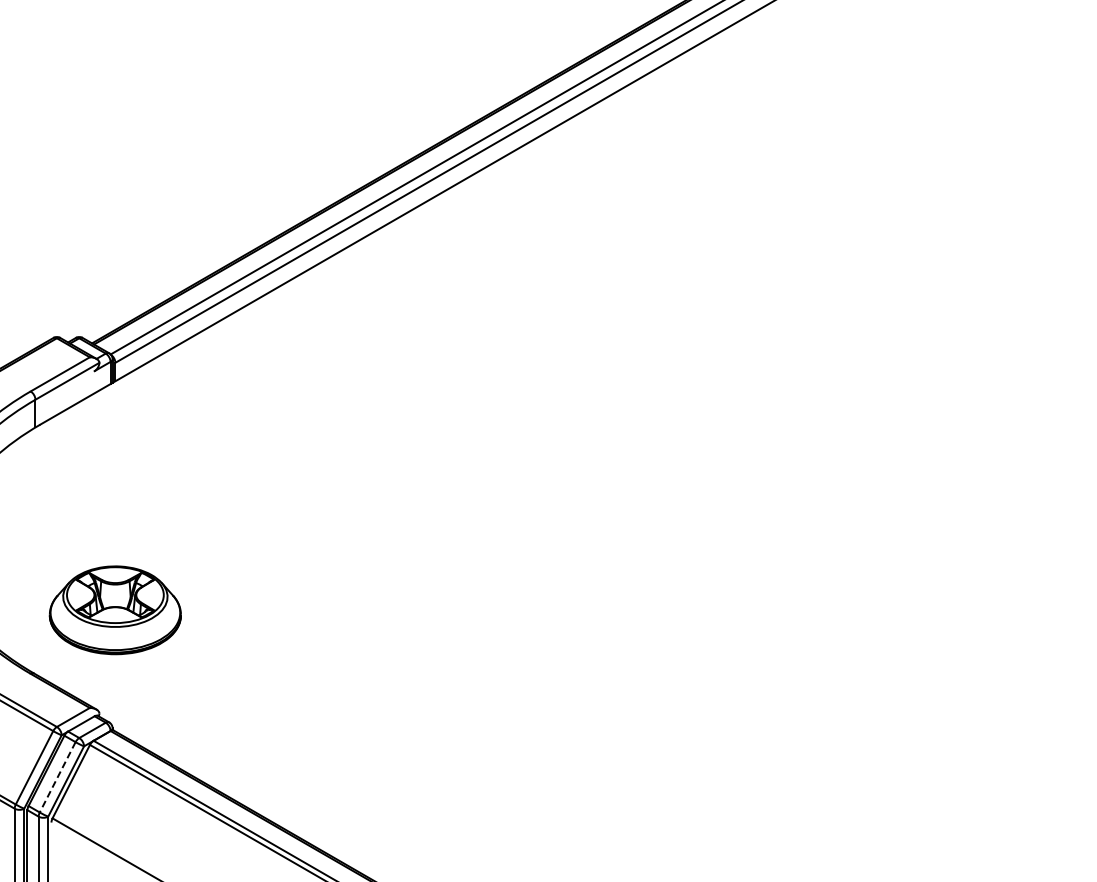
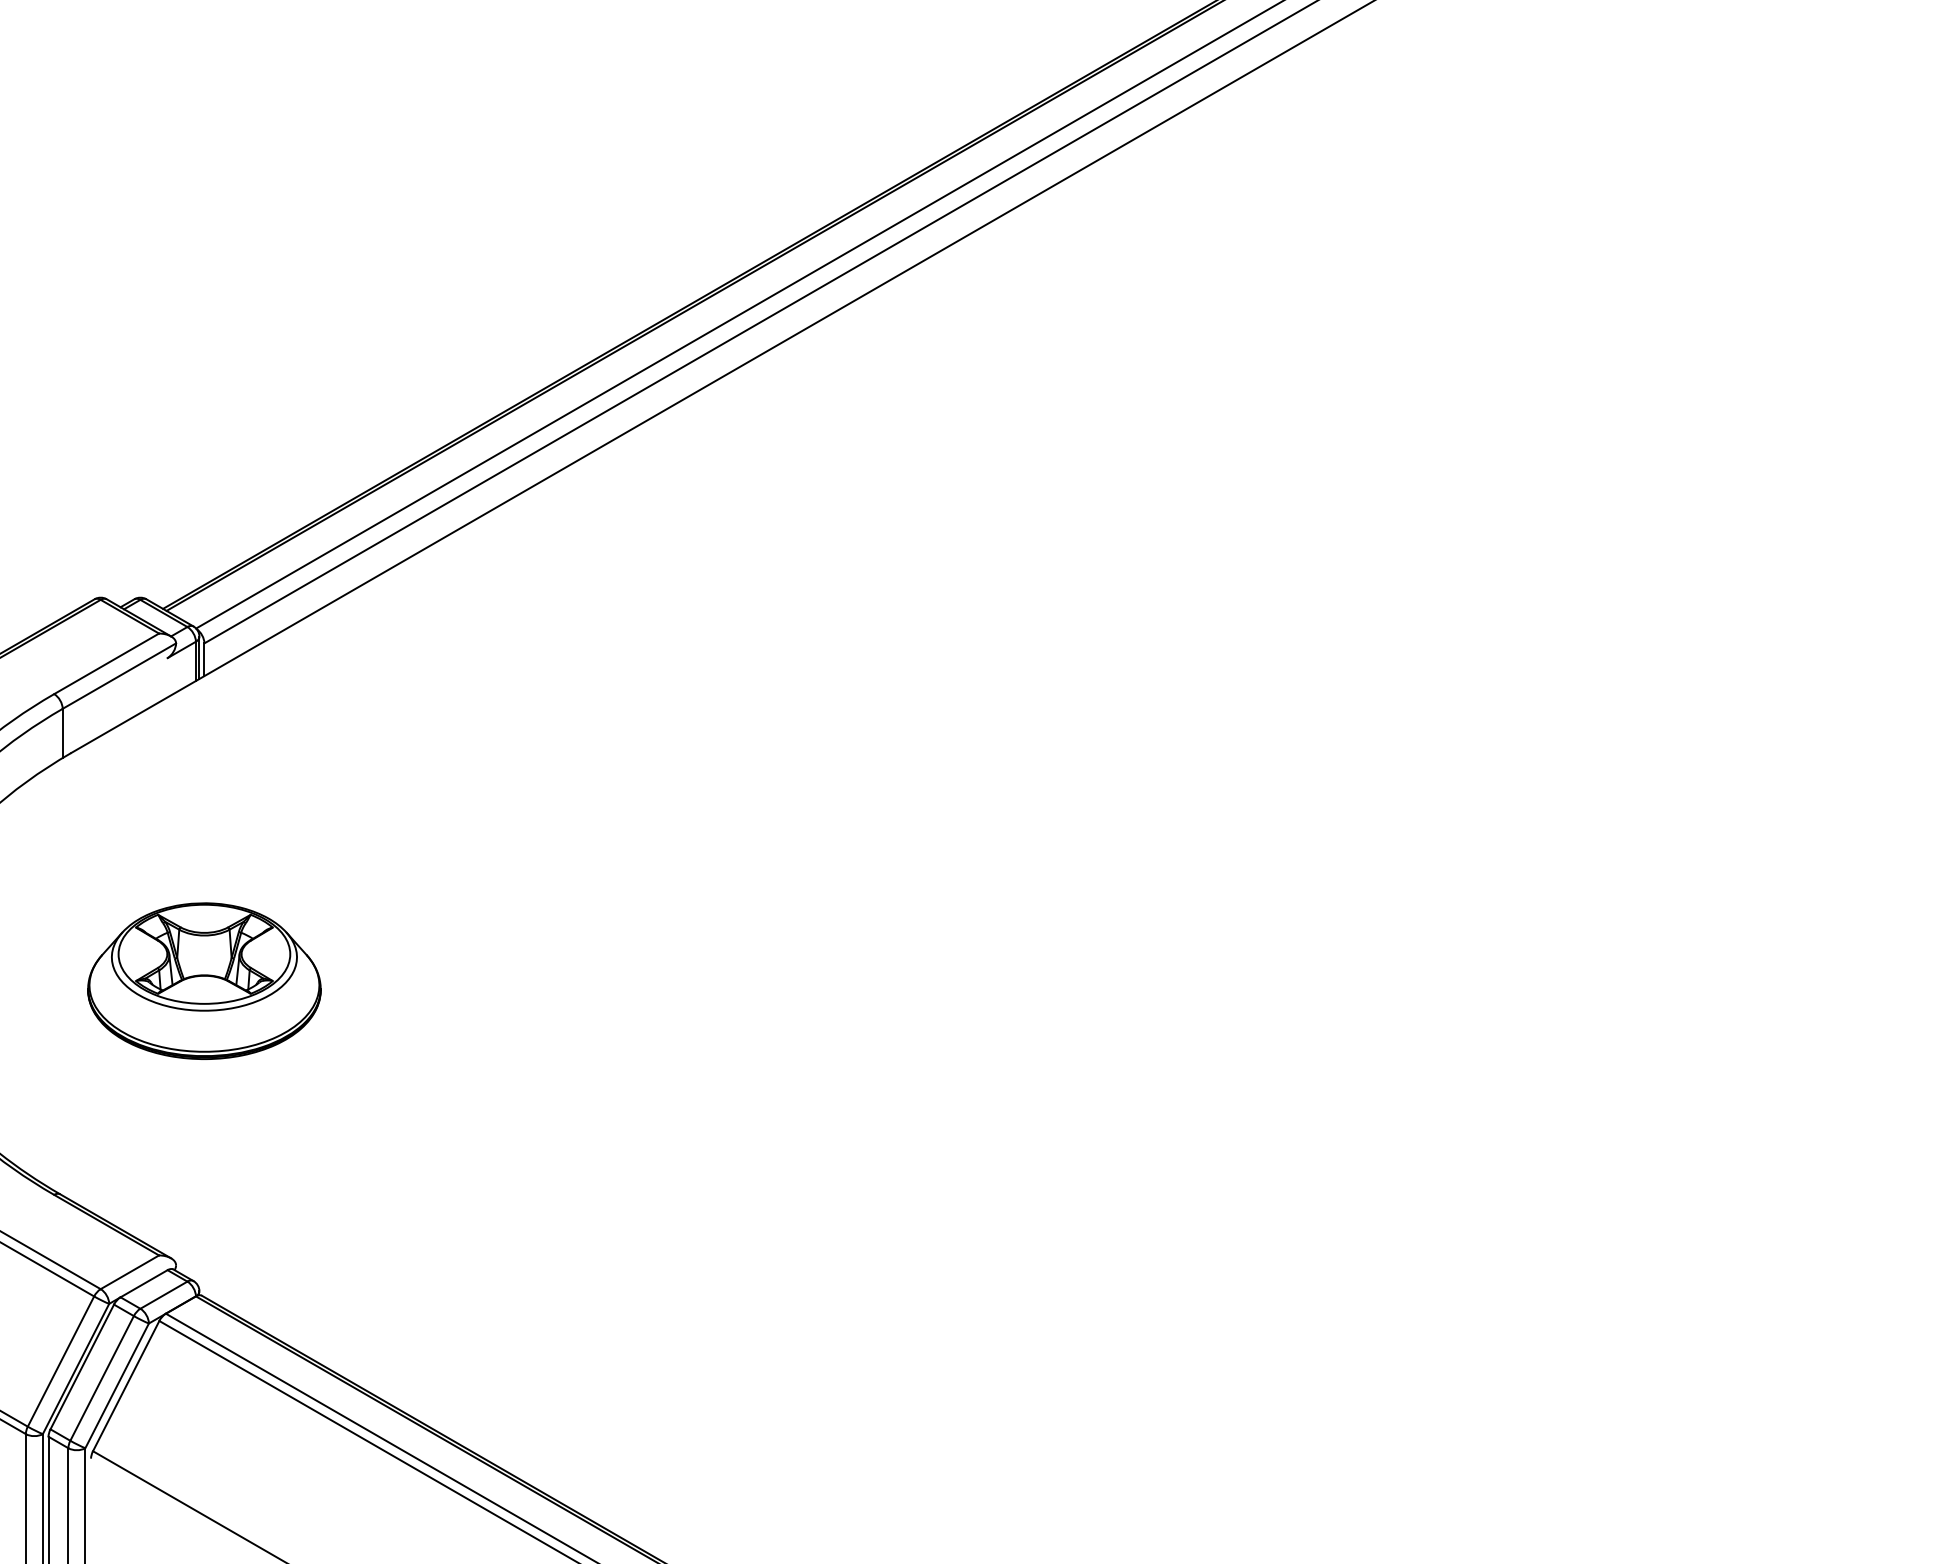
part: (114, 610) -> (202, 981), moved
line: (57, 777) -> (101, 1378), dashed -> solid

